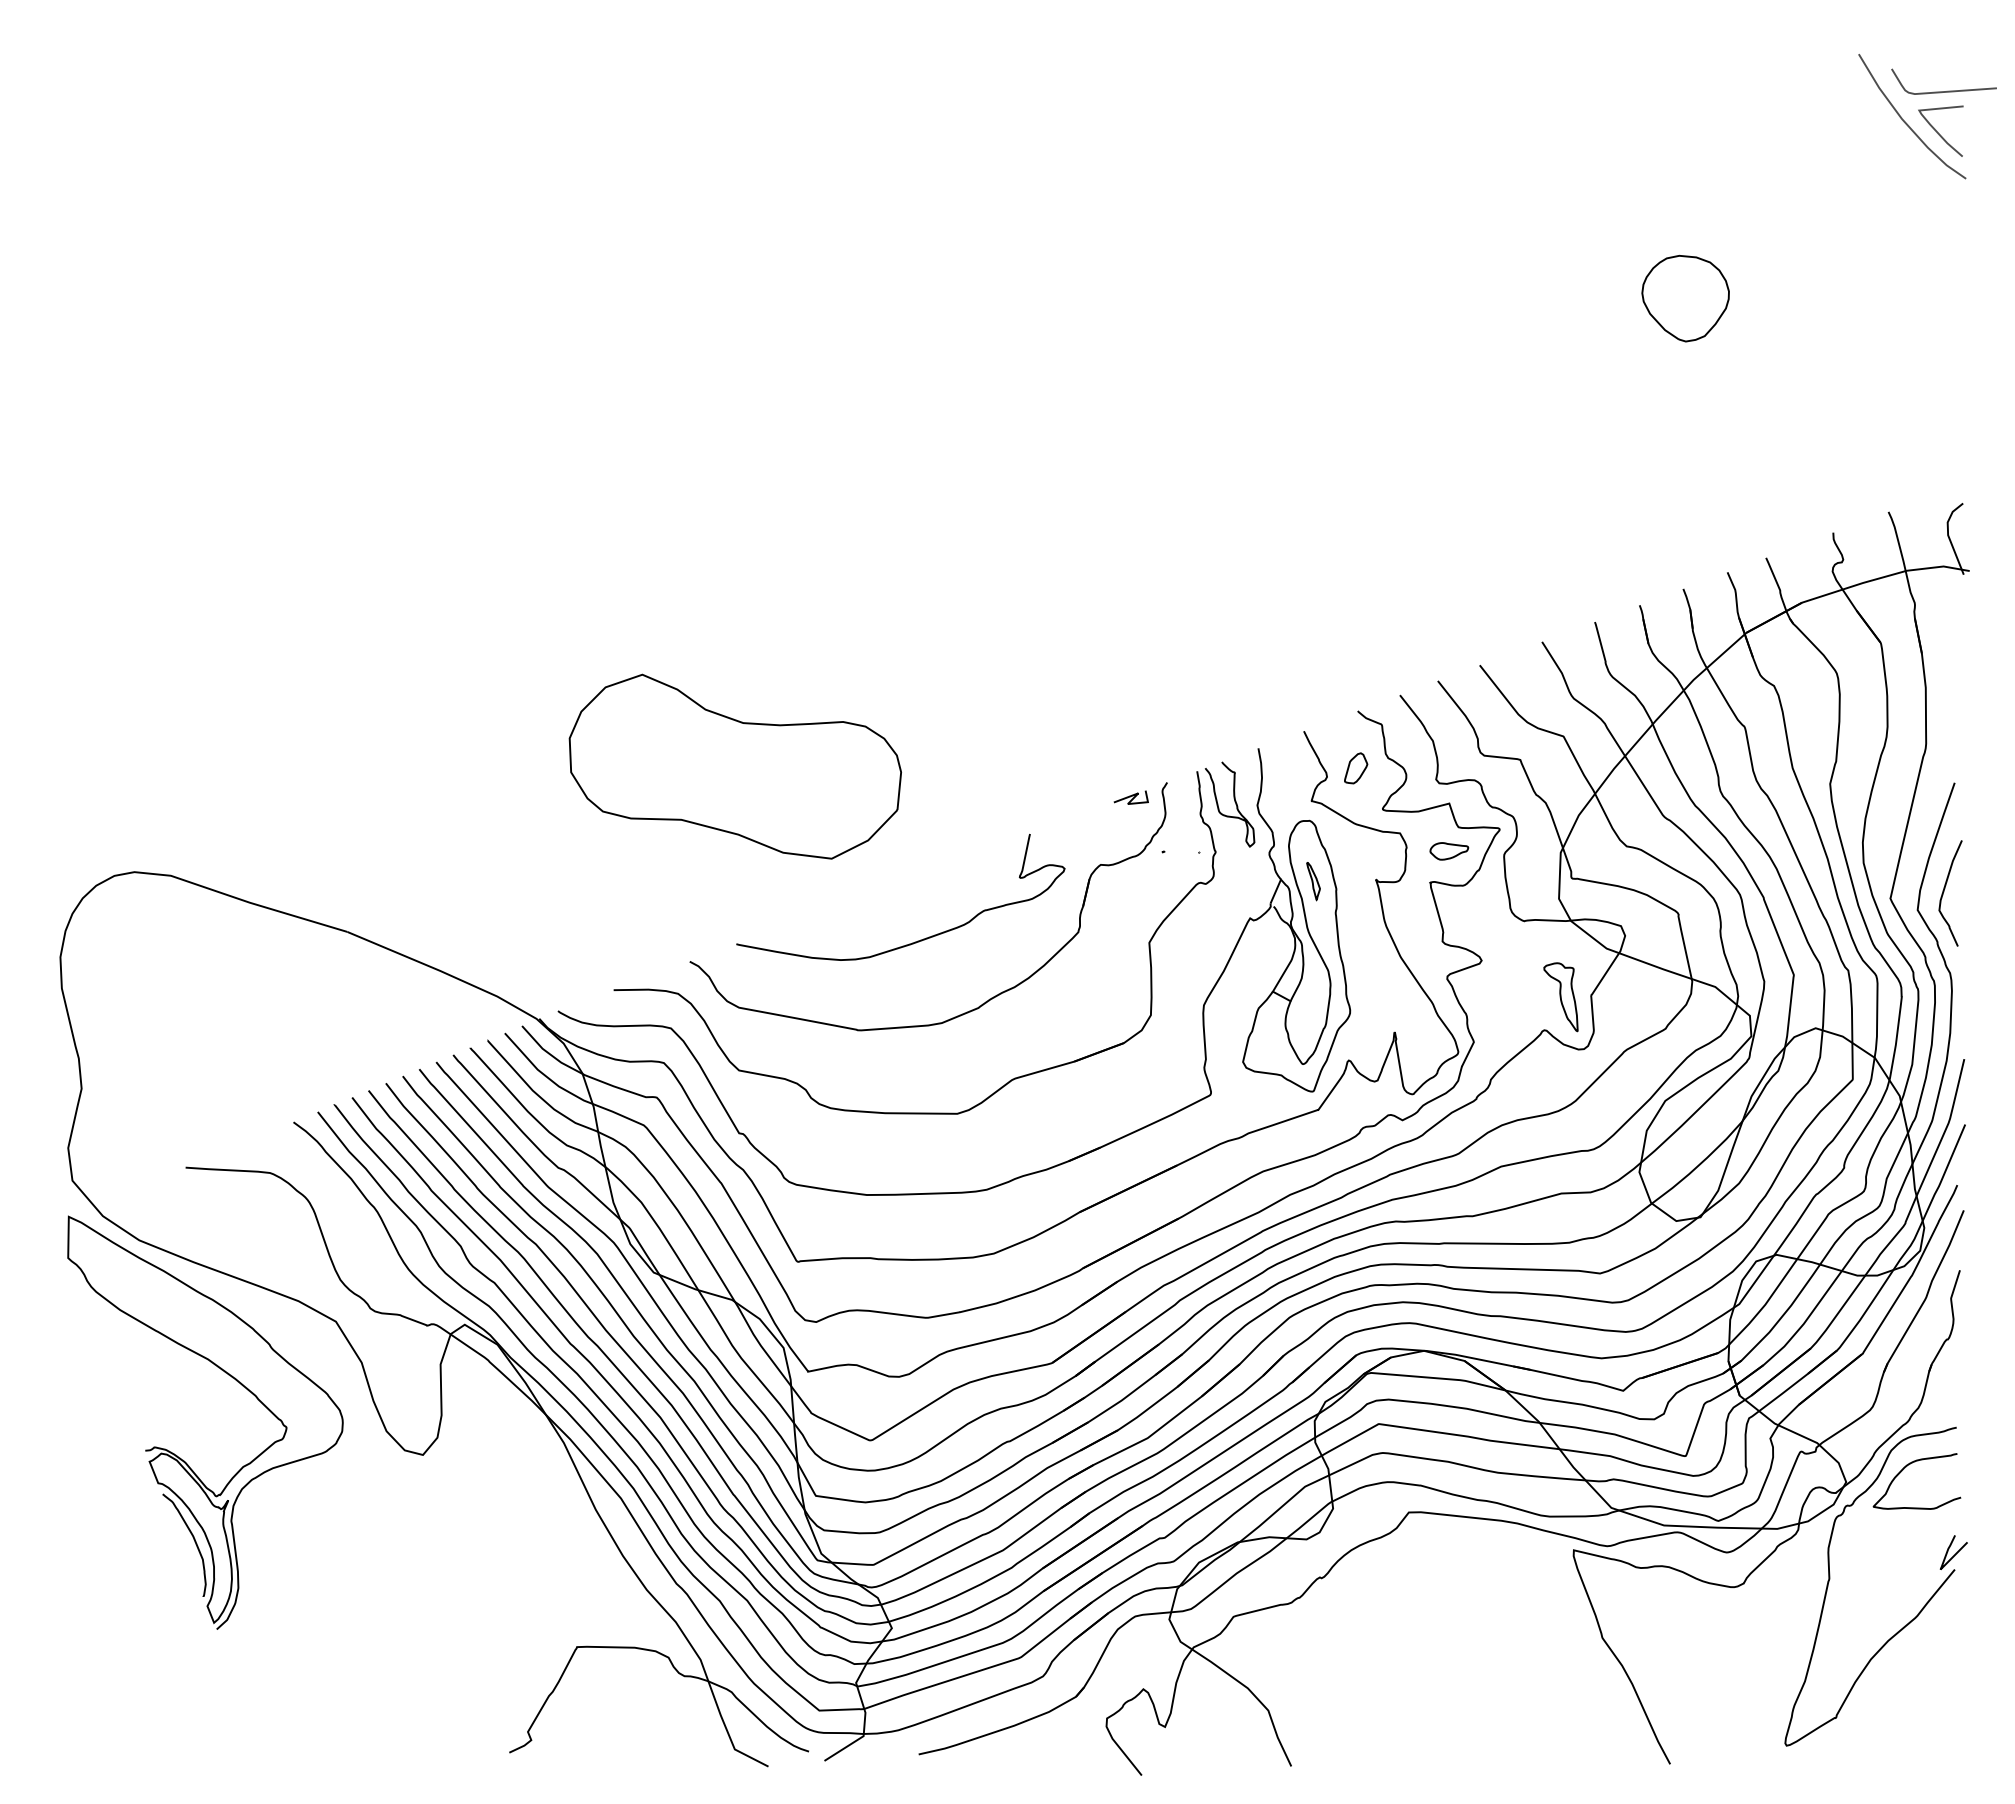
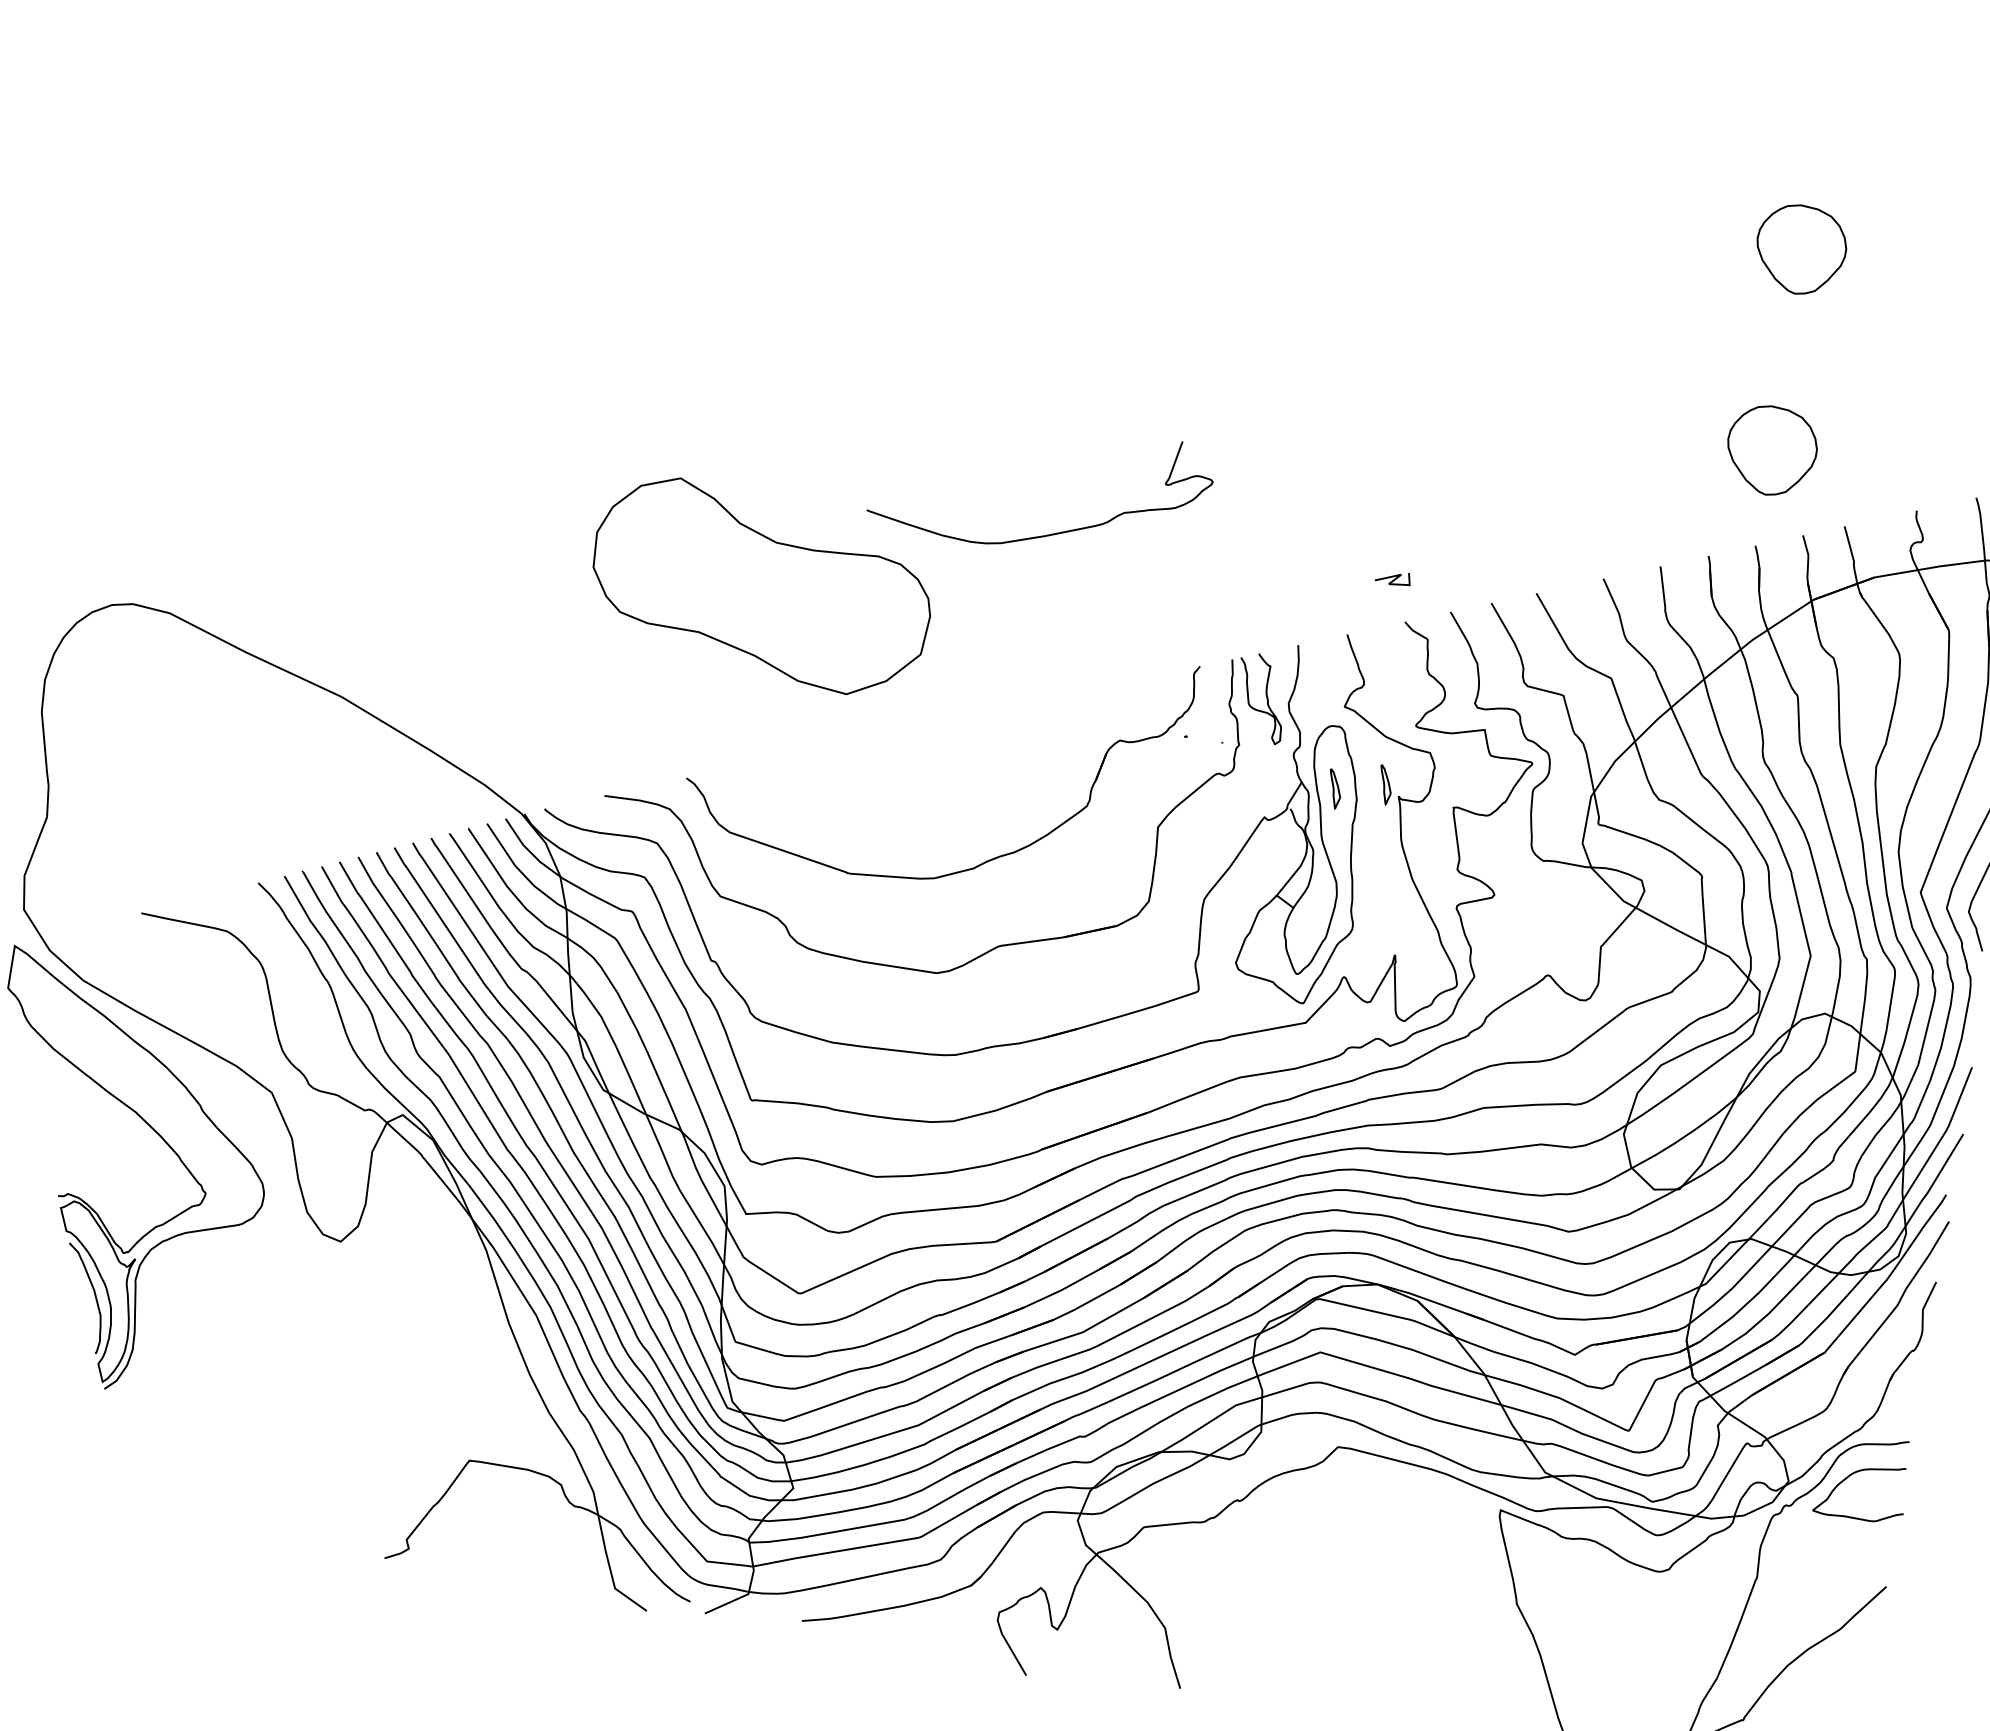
part: (1685, 495) -> (1771, 450), added
part: (1356, 768) -> (1395, 680), removed
curve: (1130, 797) -> (1392, 577), moved
part: (1449, 851) -> (1477, 778), removed
part: (1361, 870) -> (1385, 785), added
curve: (917, 940) -> (1052, 533), moved
part: (1560, 997) -> (1569, 944), removed
curve: (1955, 1553) -> (1889, 1570), removed

